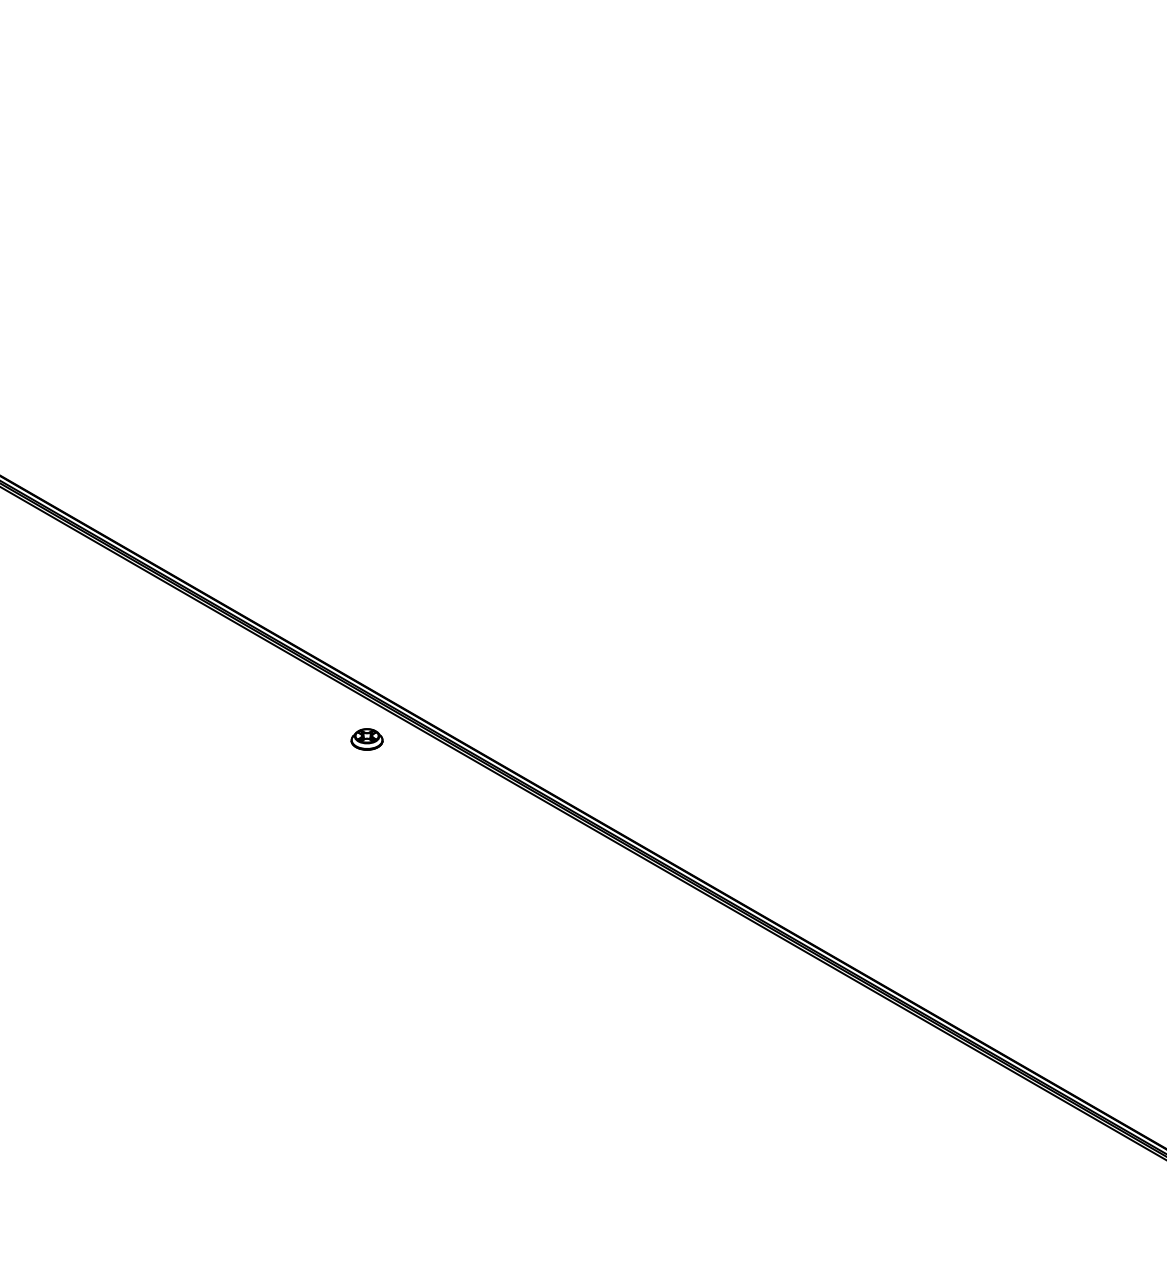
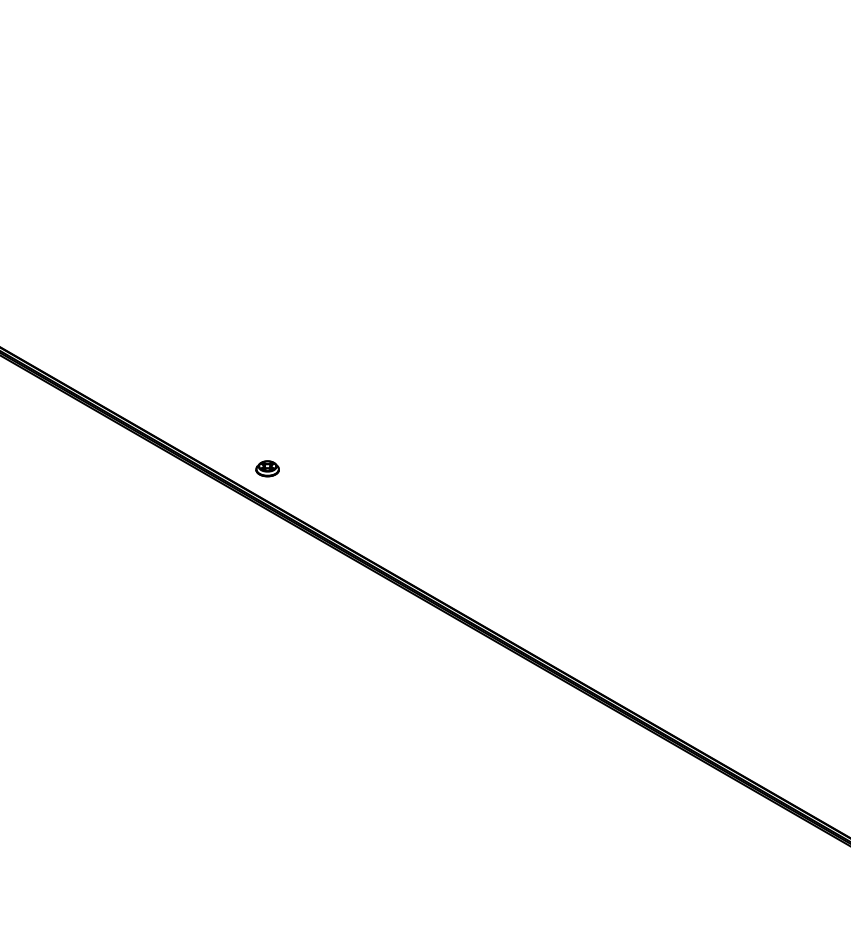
part: (366, 739) -> (267, 468), moved

